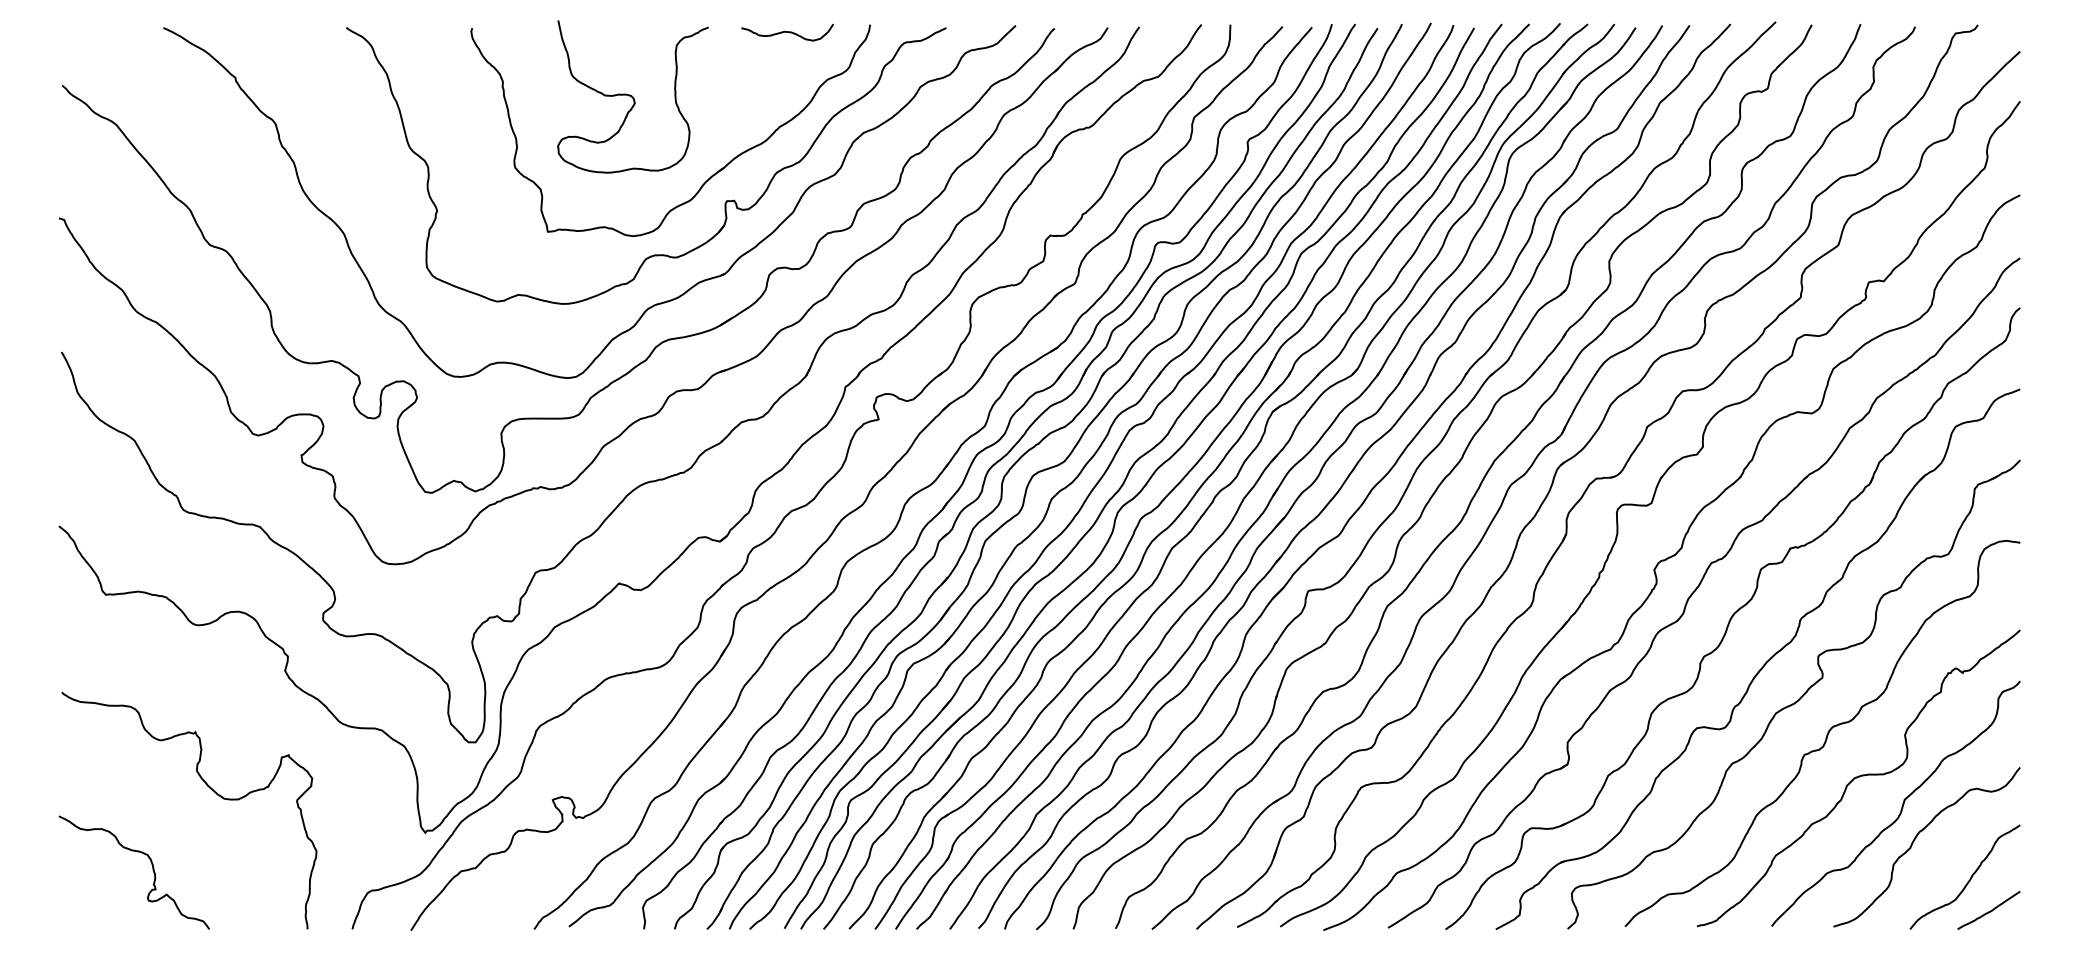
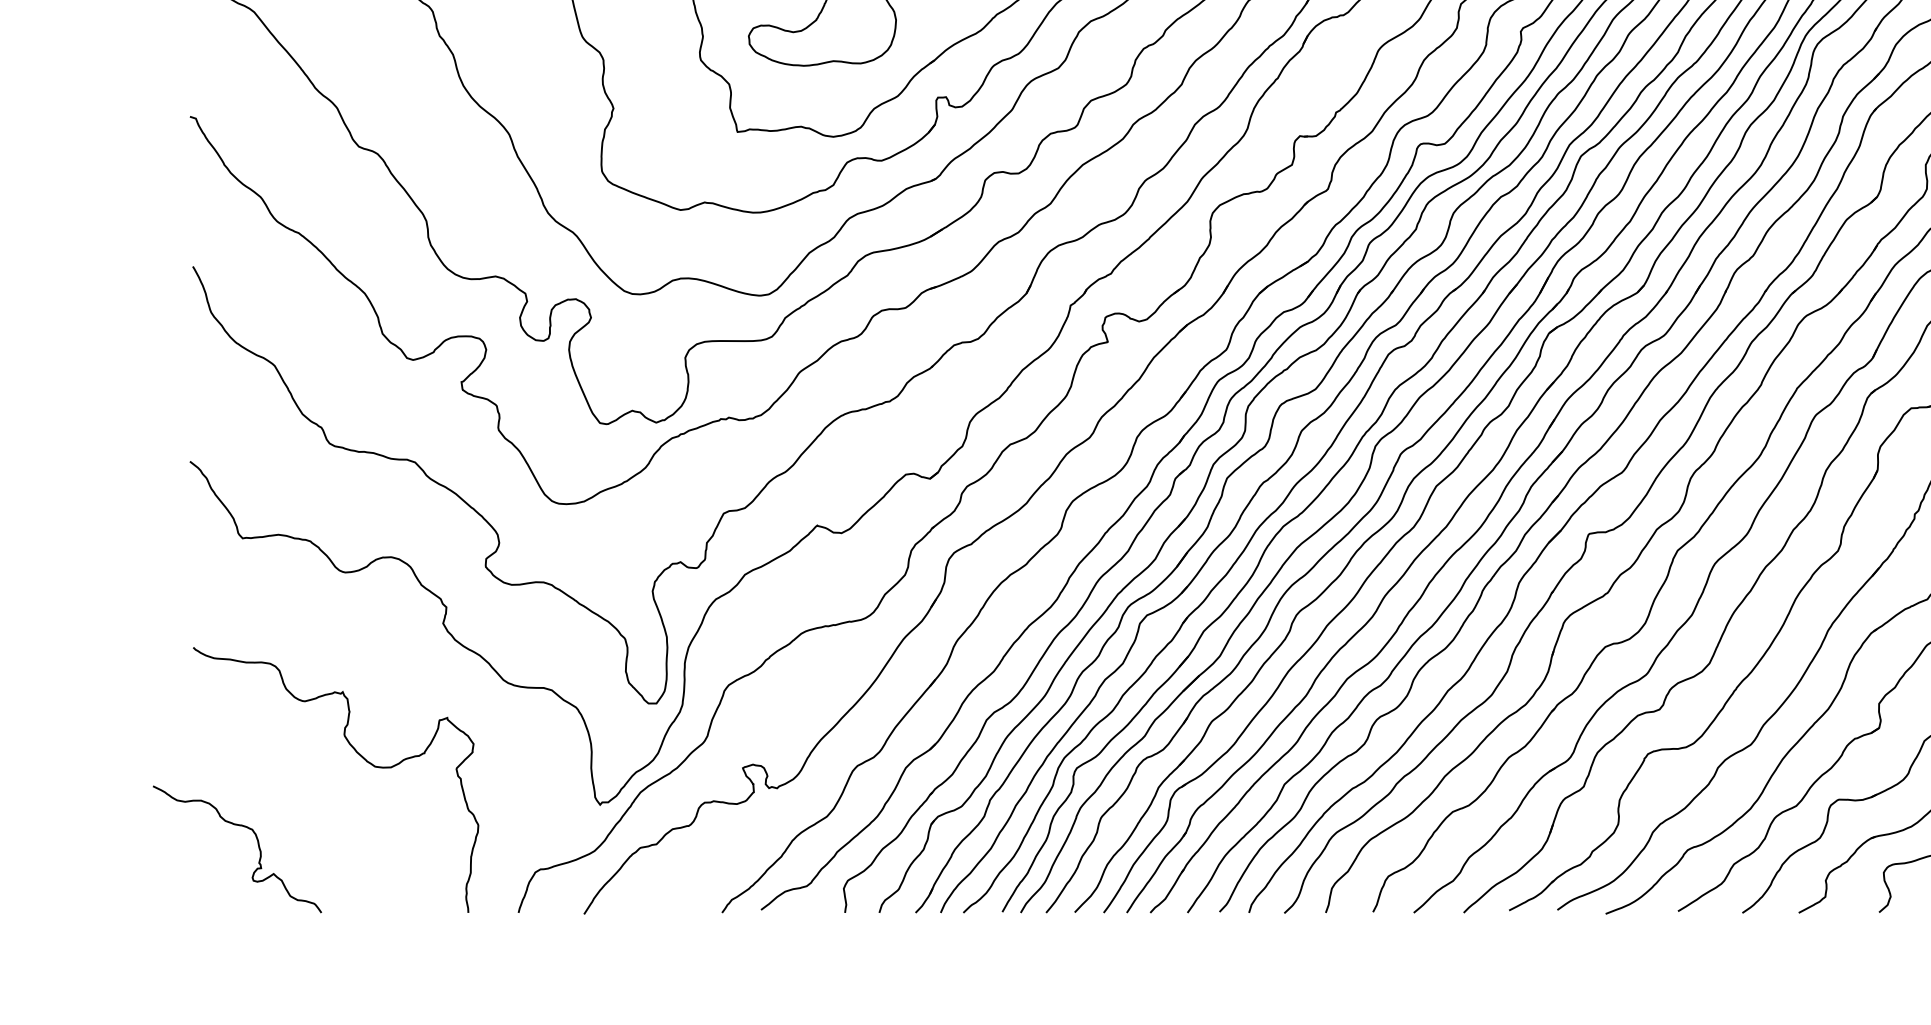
curve: (152, 870) -> (257, 846), moved

